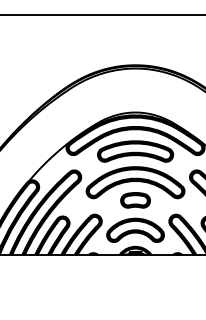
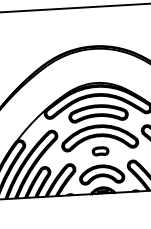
part: (135, 200) -> (100, 151), size x0.7

